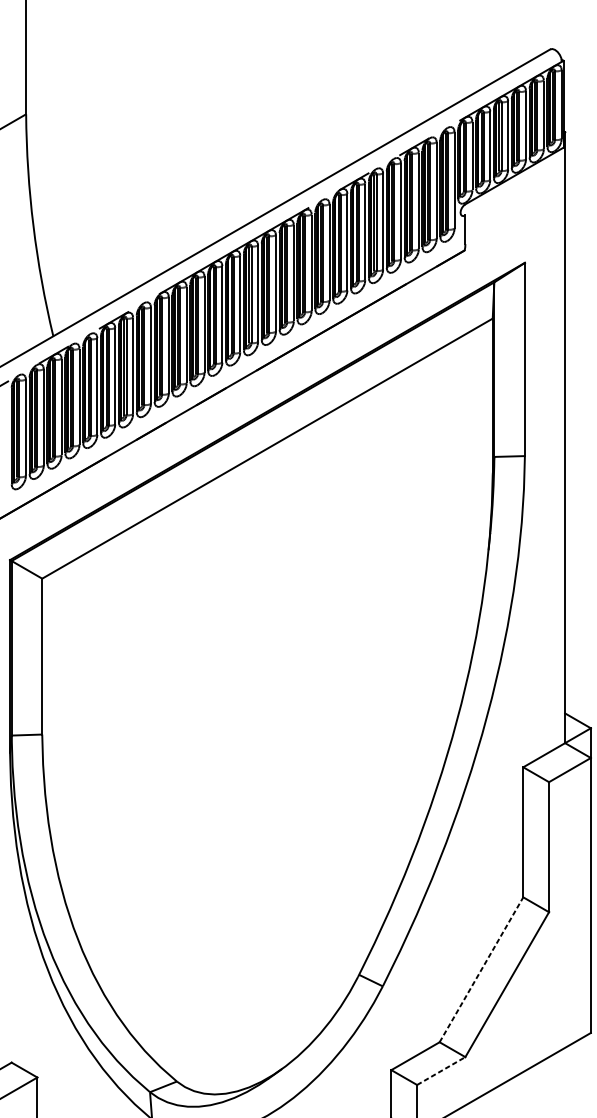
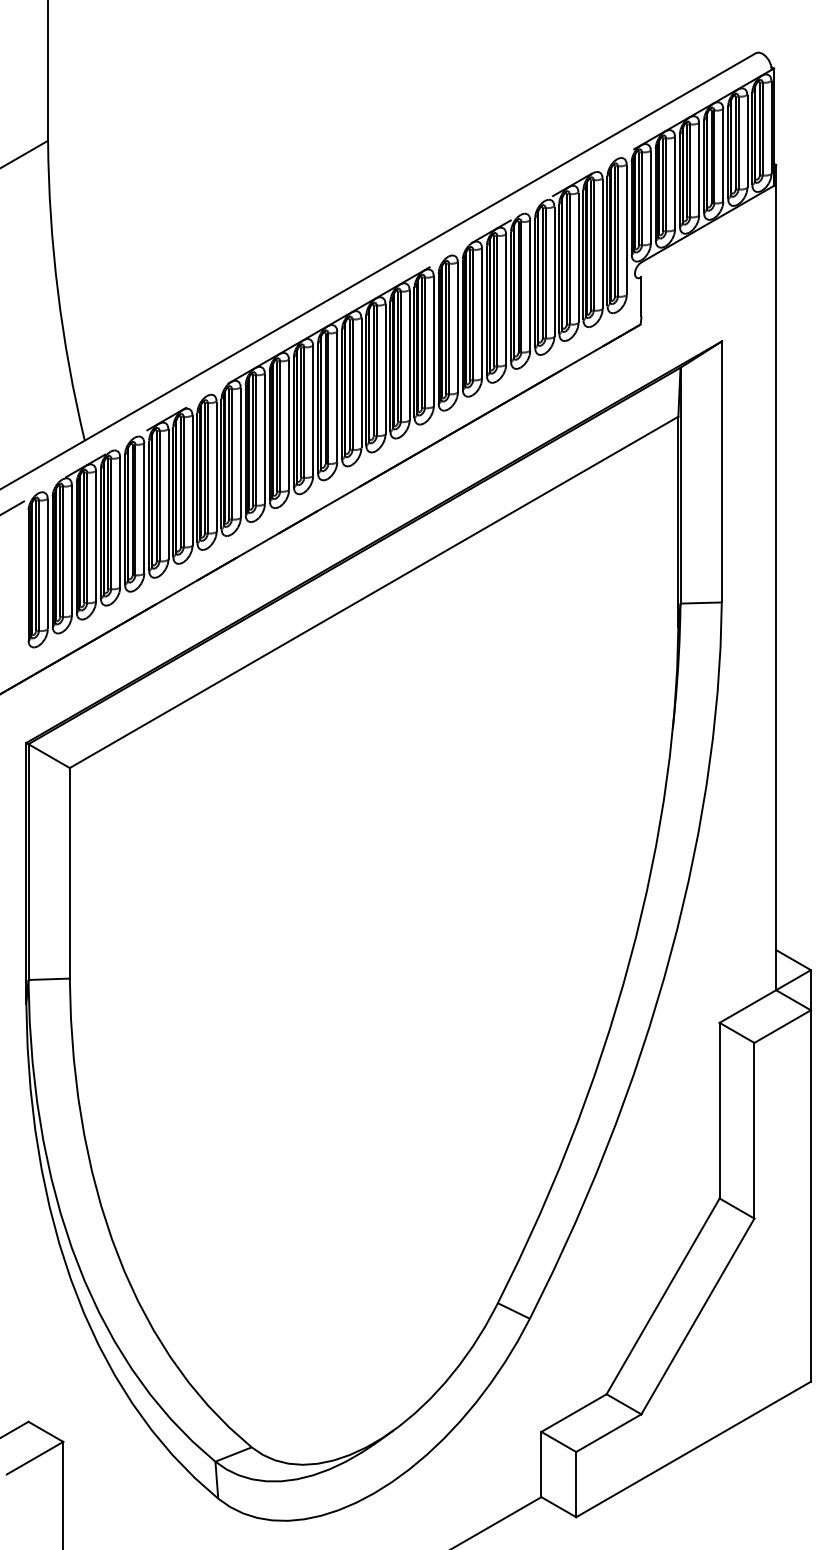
line: (481, 969) -> (663, 1295), dashed -> solid
line: (441, 1071) -> (608, 1433), dashed -> solid

